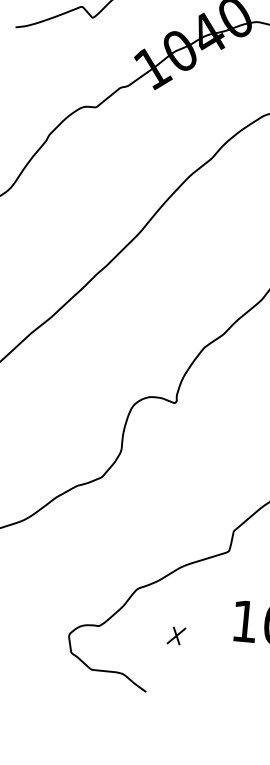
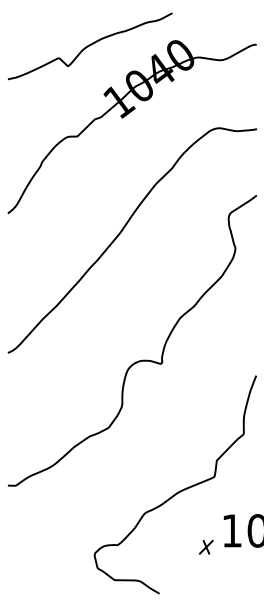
part: (175, 634) -> (205, 546), moved

